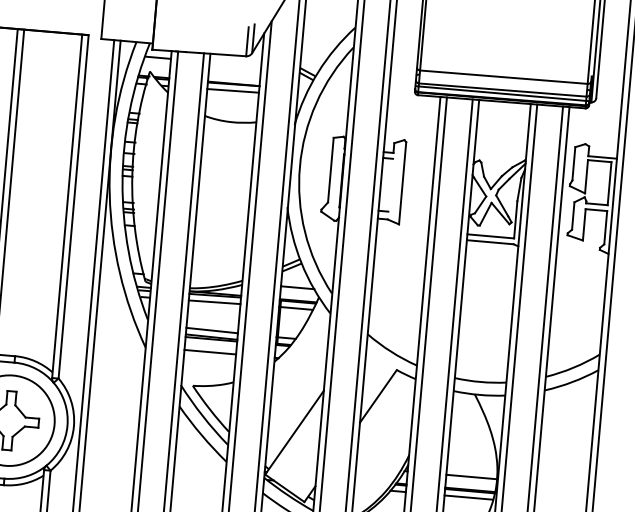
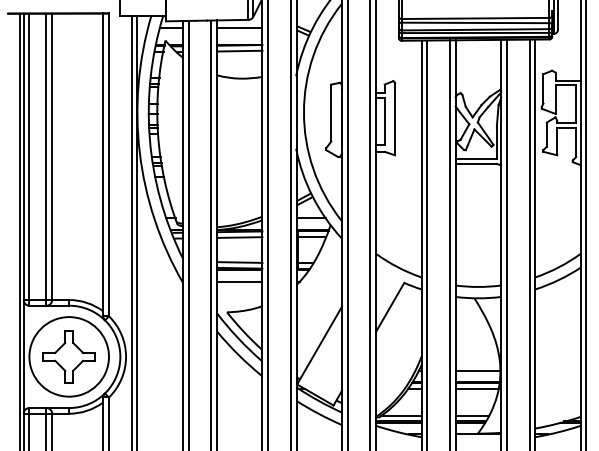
line: (235, 64) -> (239, 27), added
line: (503, 81) -> (475, 22), added
line: (390, 185) -> (384, 121), added

